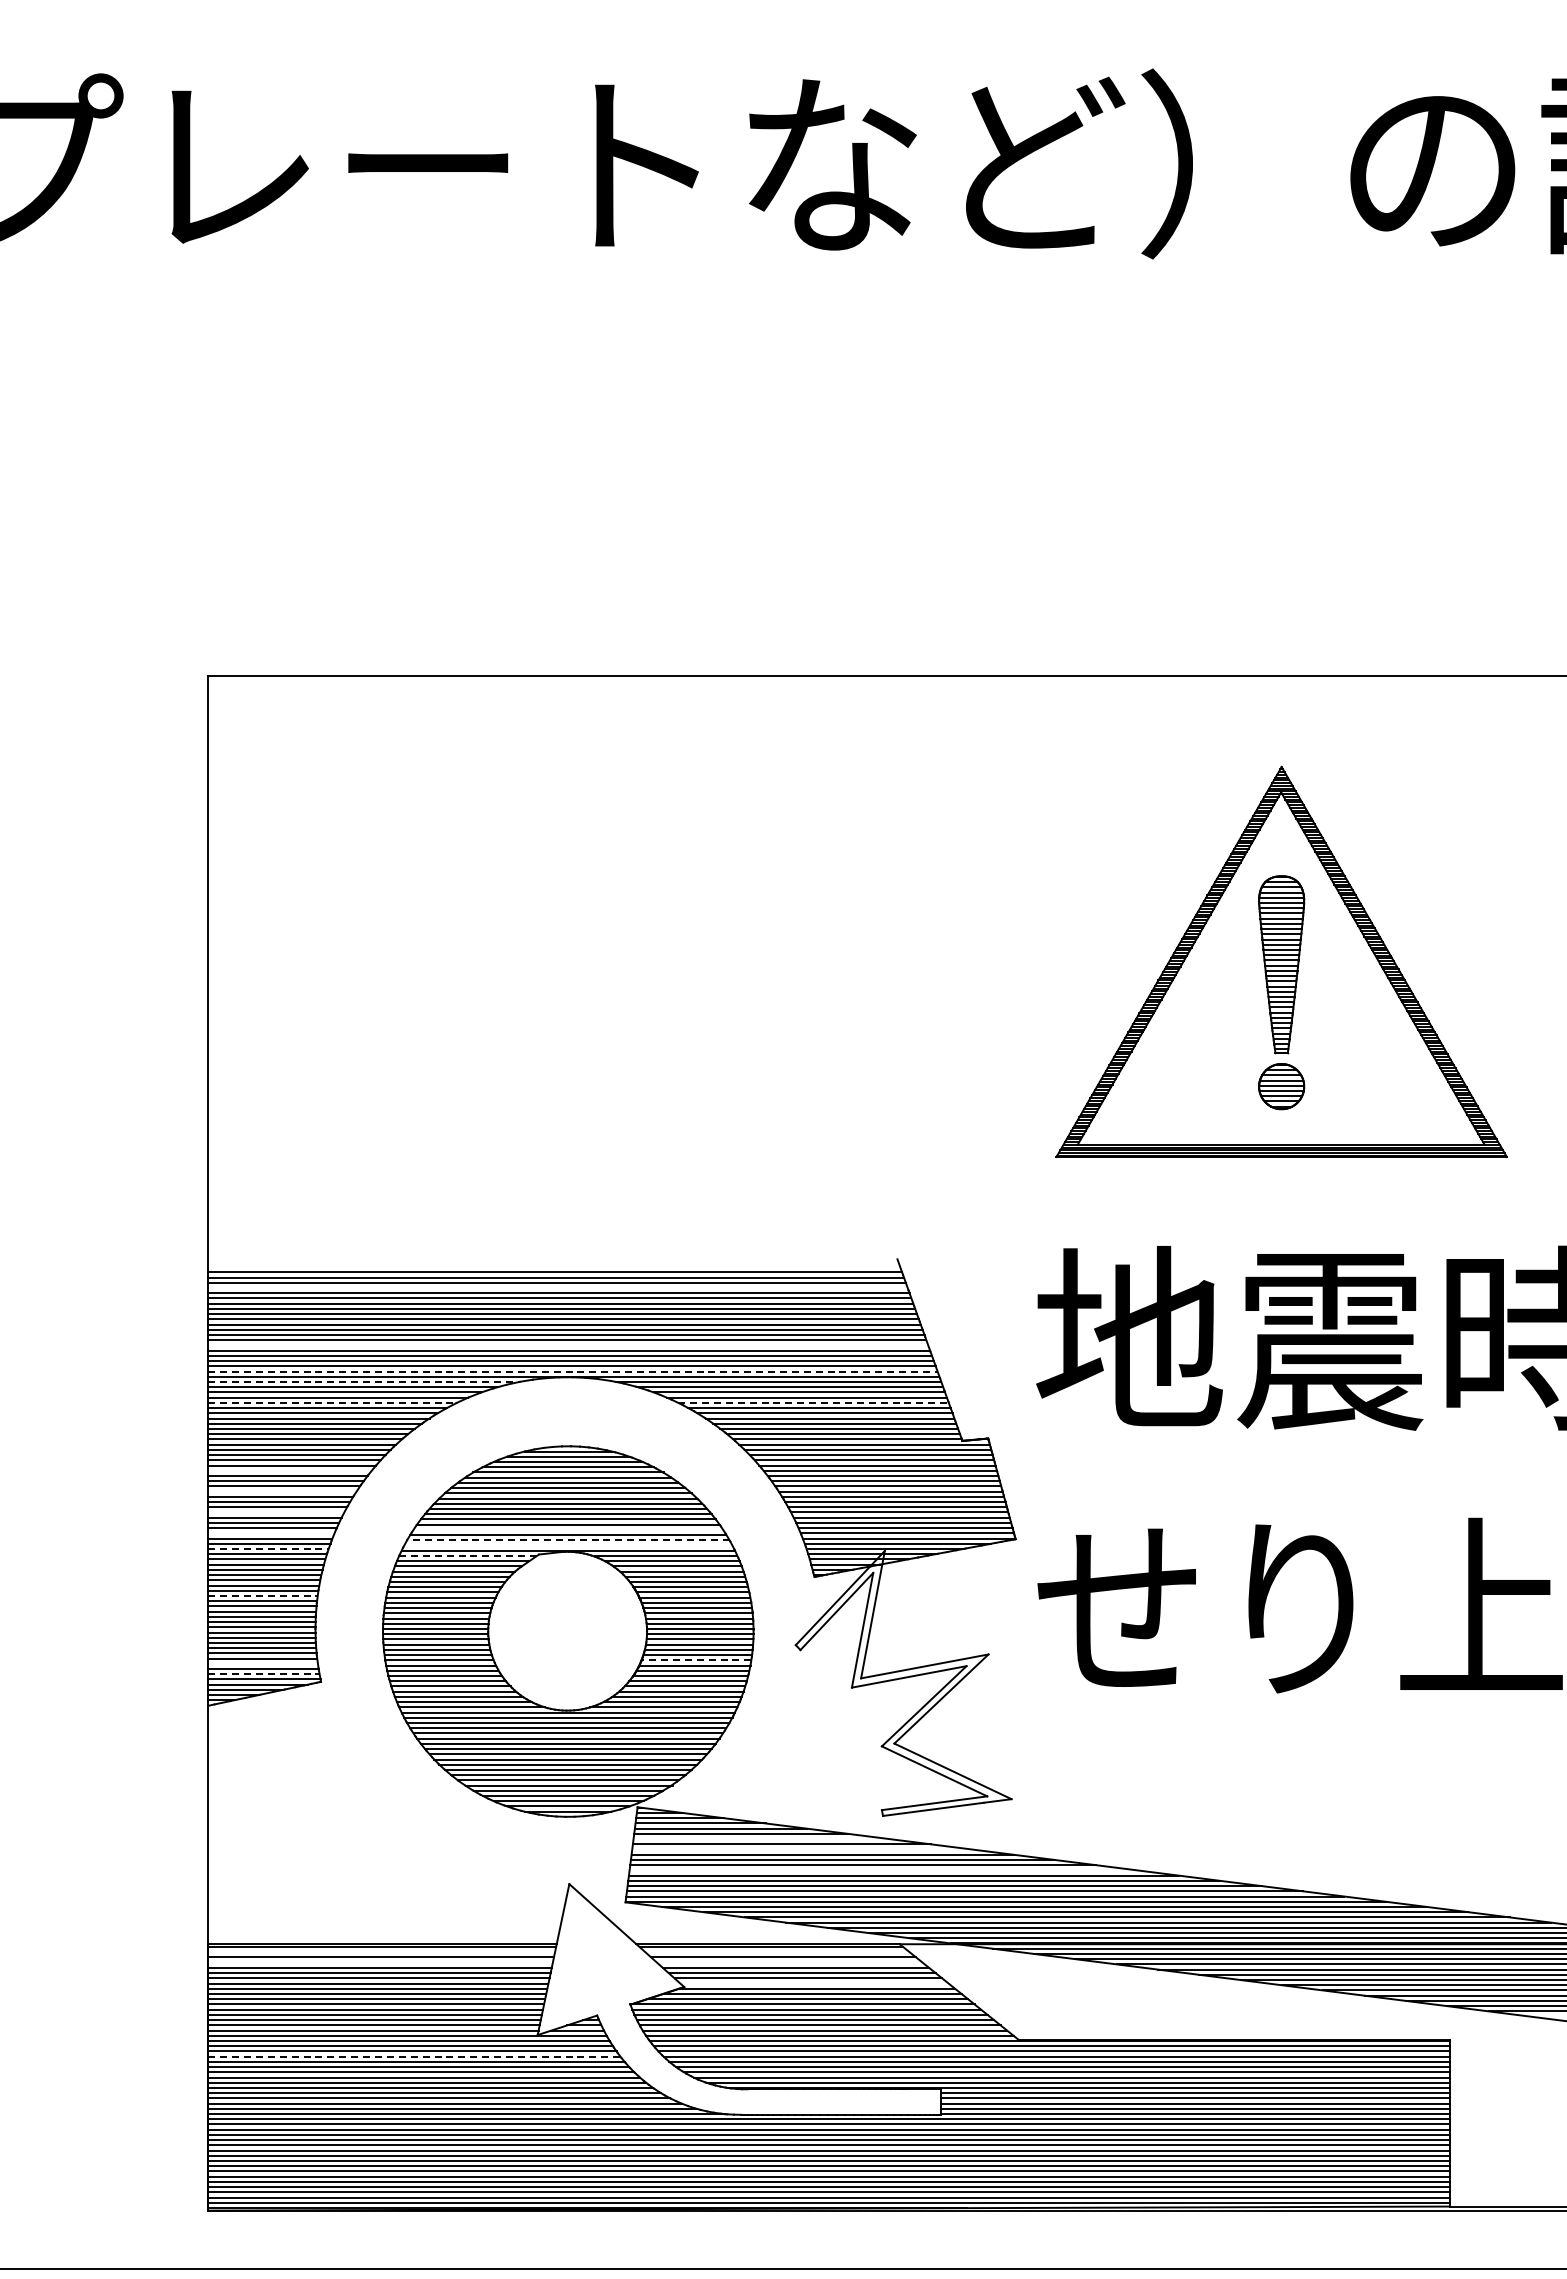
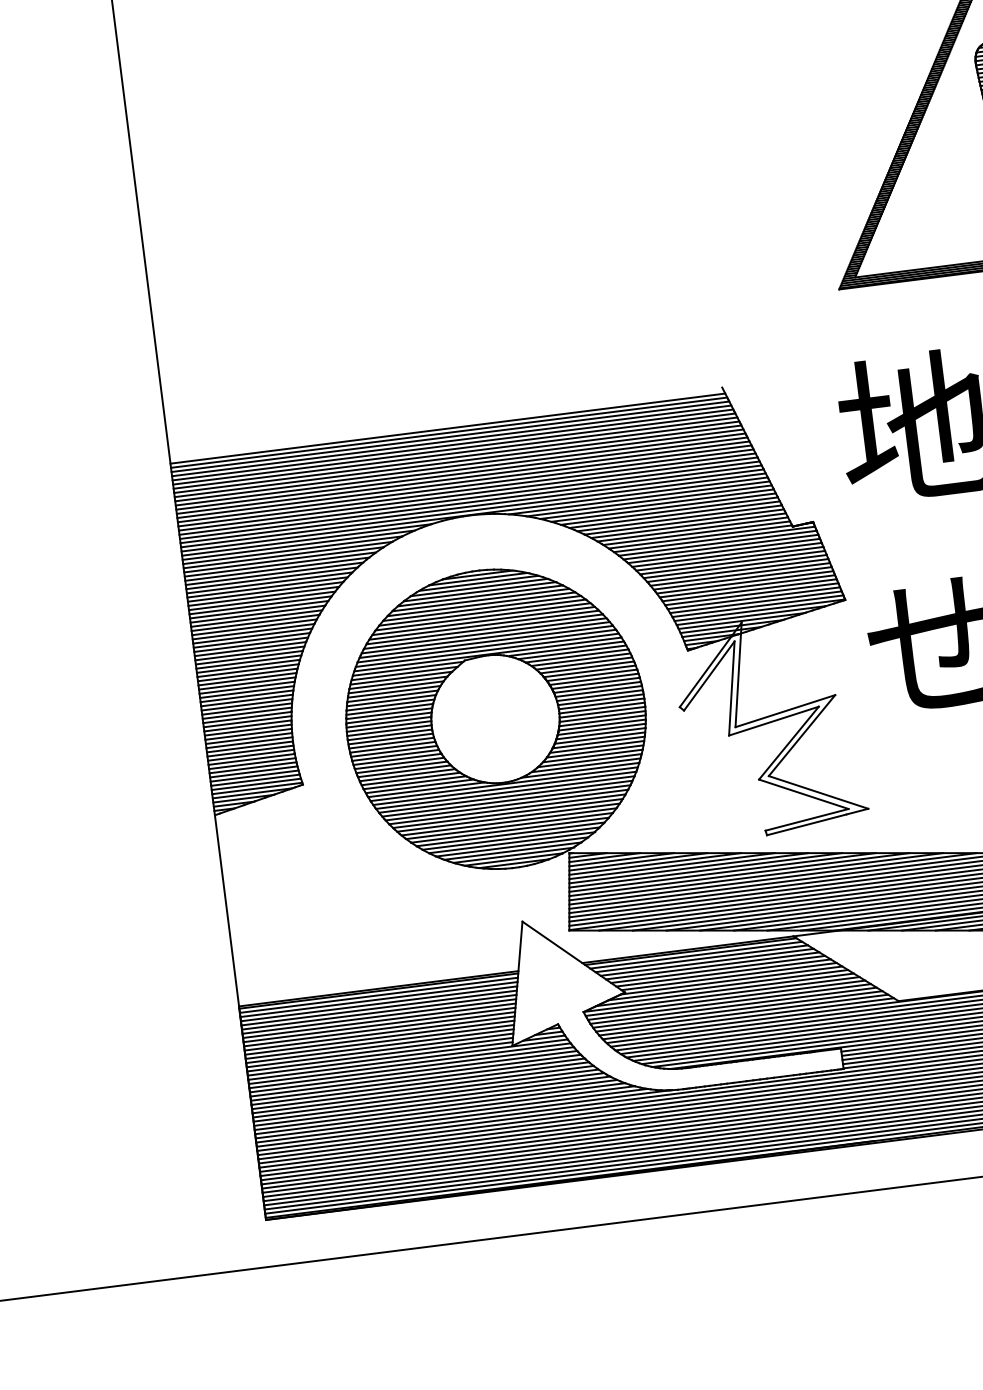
line: (554, 1267) -> (448, 428), added
line: (557, 1288) -> (452, 445), added
line: (568, 1345) -> (467, 489), added
line: (572, 1371) -> (473, 510), dashed -> solid
line: (363, 1381) -> (306, 539), dashed -> solid
line: (333, 1402) -> (284, 559), dashed -> solid
line: (813, 1402) -> (669, 510), dashed -> solid
line: (289, 1470) -> (256, 618), added
line: (282, 1491) -> (252, 635), added
line: (276, 1512) -> (250, 653), added
line: (568, 1529) -> (485, 637), added
line: (271, 1533) -> (248, 670), added
line: (567, 1540) -> (486, 646), dashed -> solid
line: (568, 1545) -> (487, 650), added
line: (268, 1548) -> (247, 683), dashed -> solid
line: (468, 1555) -> (408, 668), dashed -> solid
line: (262, 1595) -> (247, 721), dashed -> solid
line: (696, 1660) -> (601, 729), dashed -> solid
line: (262, 1663) -> (254, 775), added
line: (263, 1674) -> (256, 784), dashed -> solid
line: (761, 1839) -> (671, 866), added
line: (802, 1849) -> (705, 870), added
line: (883, 1870) -> (772, 878), added
line: (381, 1952) -> (378, 995), added
line: (777, 1952) -> (696, 955), added
line: (380, 1962) -> (379, 1003), added
line: (789, 1962) -> (706, 962), added
line: (814, 1983) -> (729, 976), added
line: (414, 2056) -> (415, 1075), dashed -> solid

